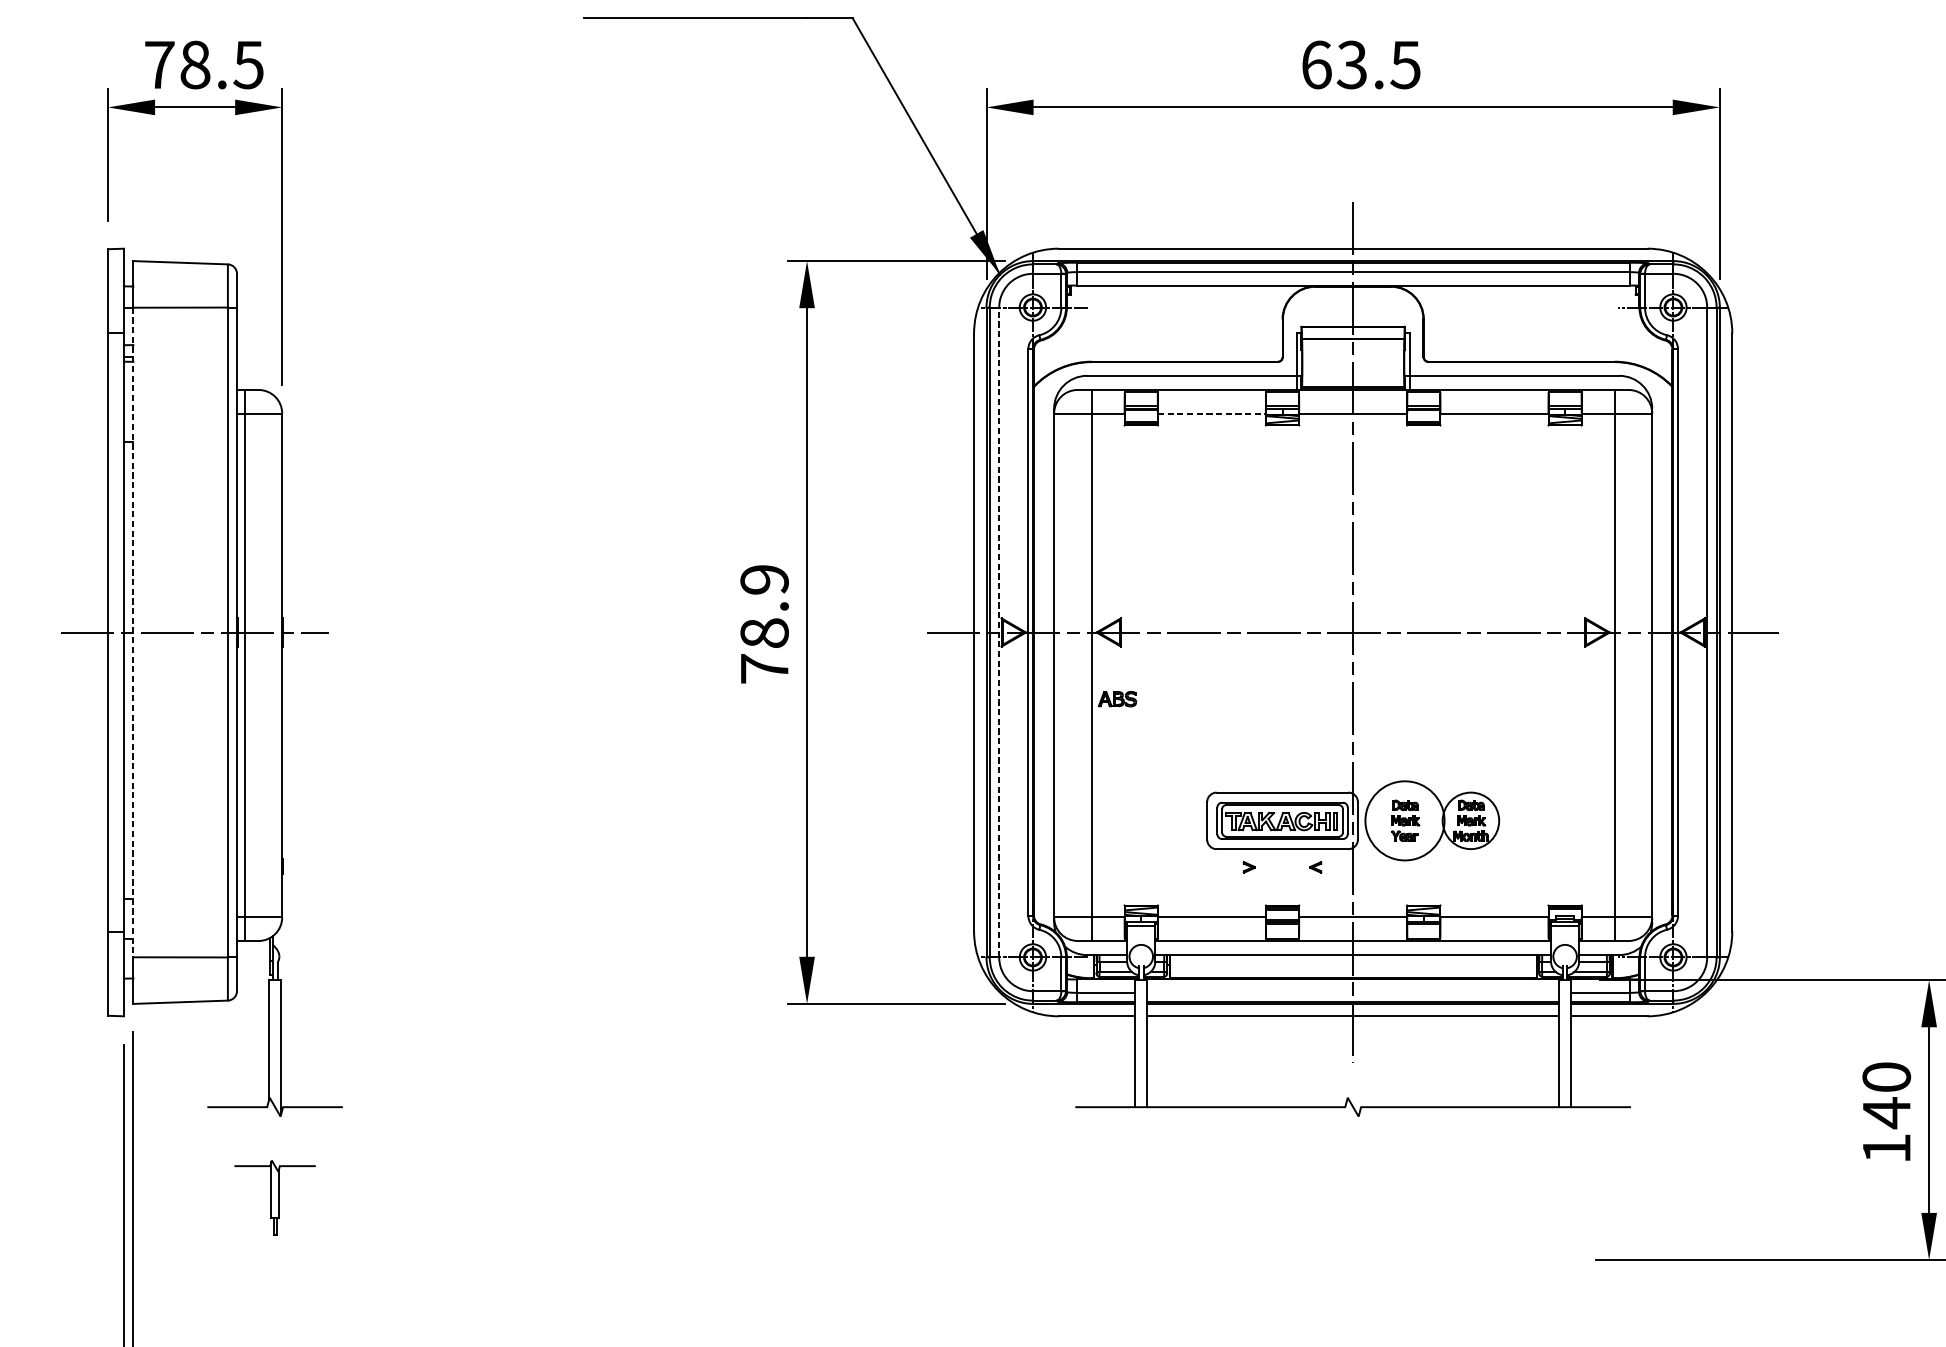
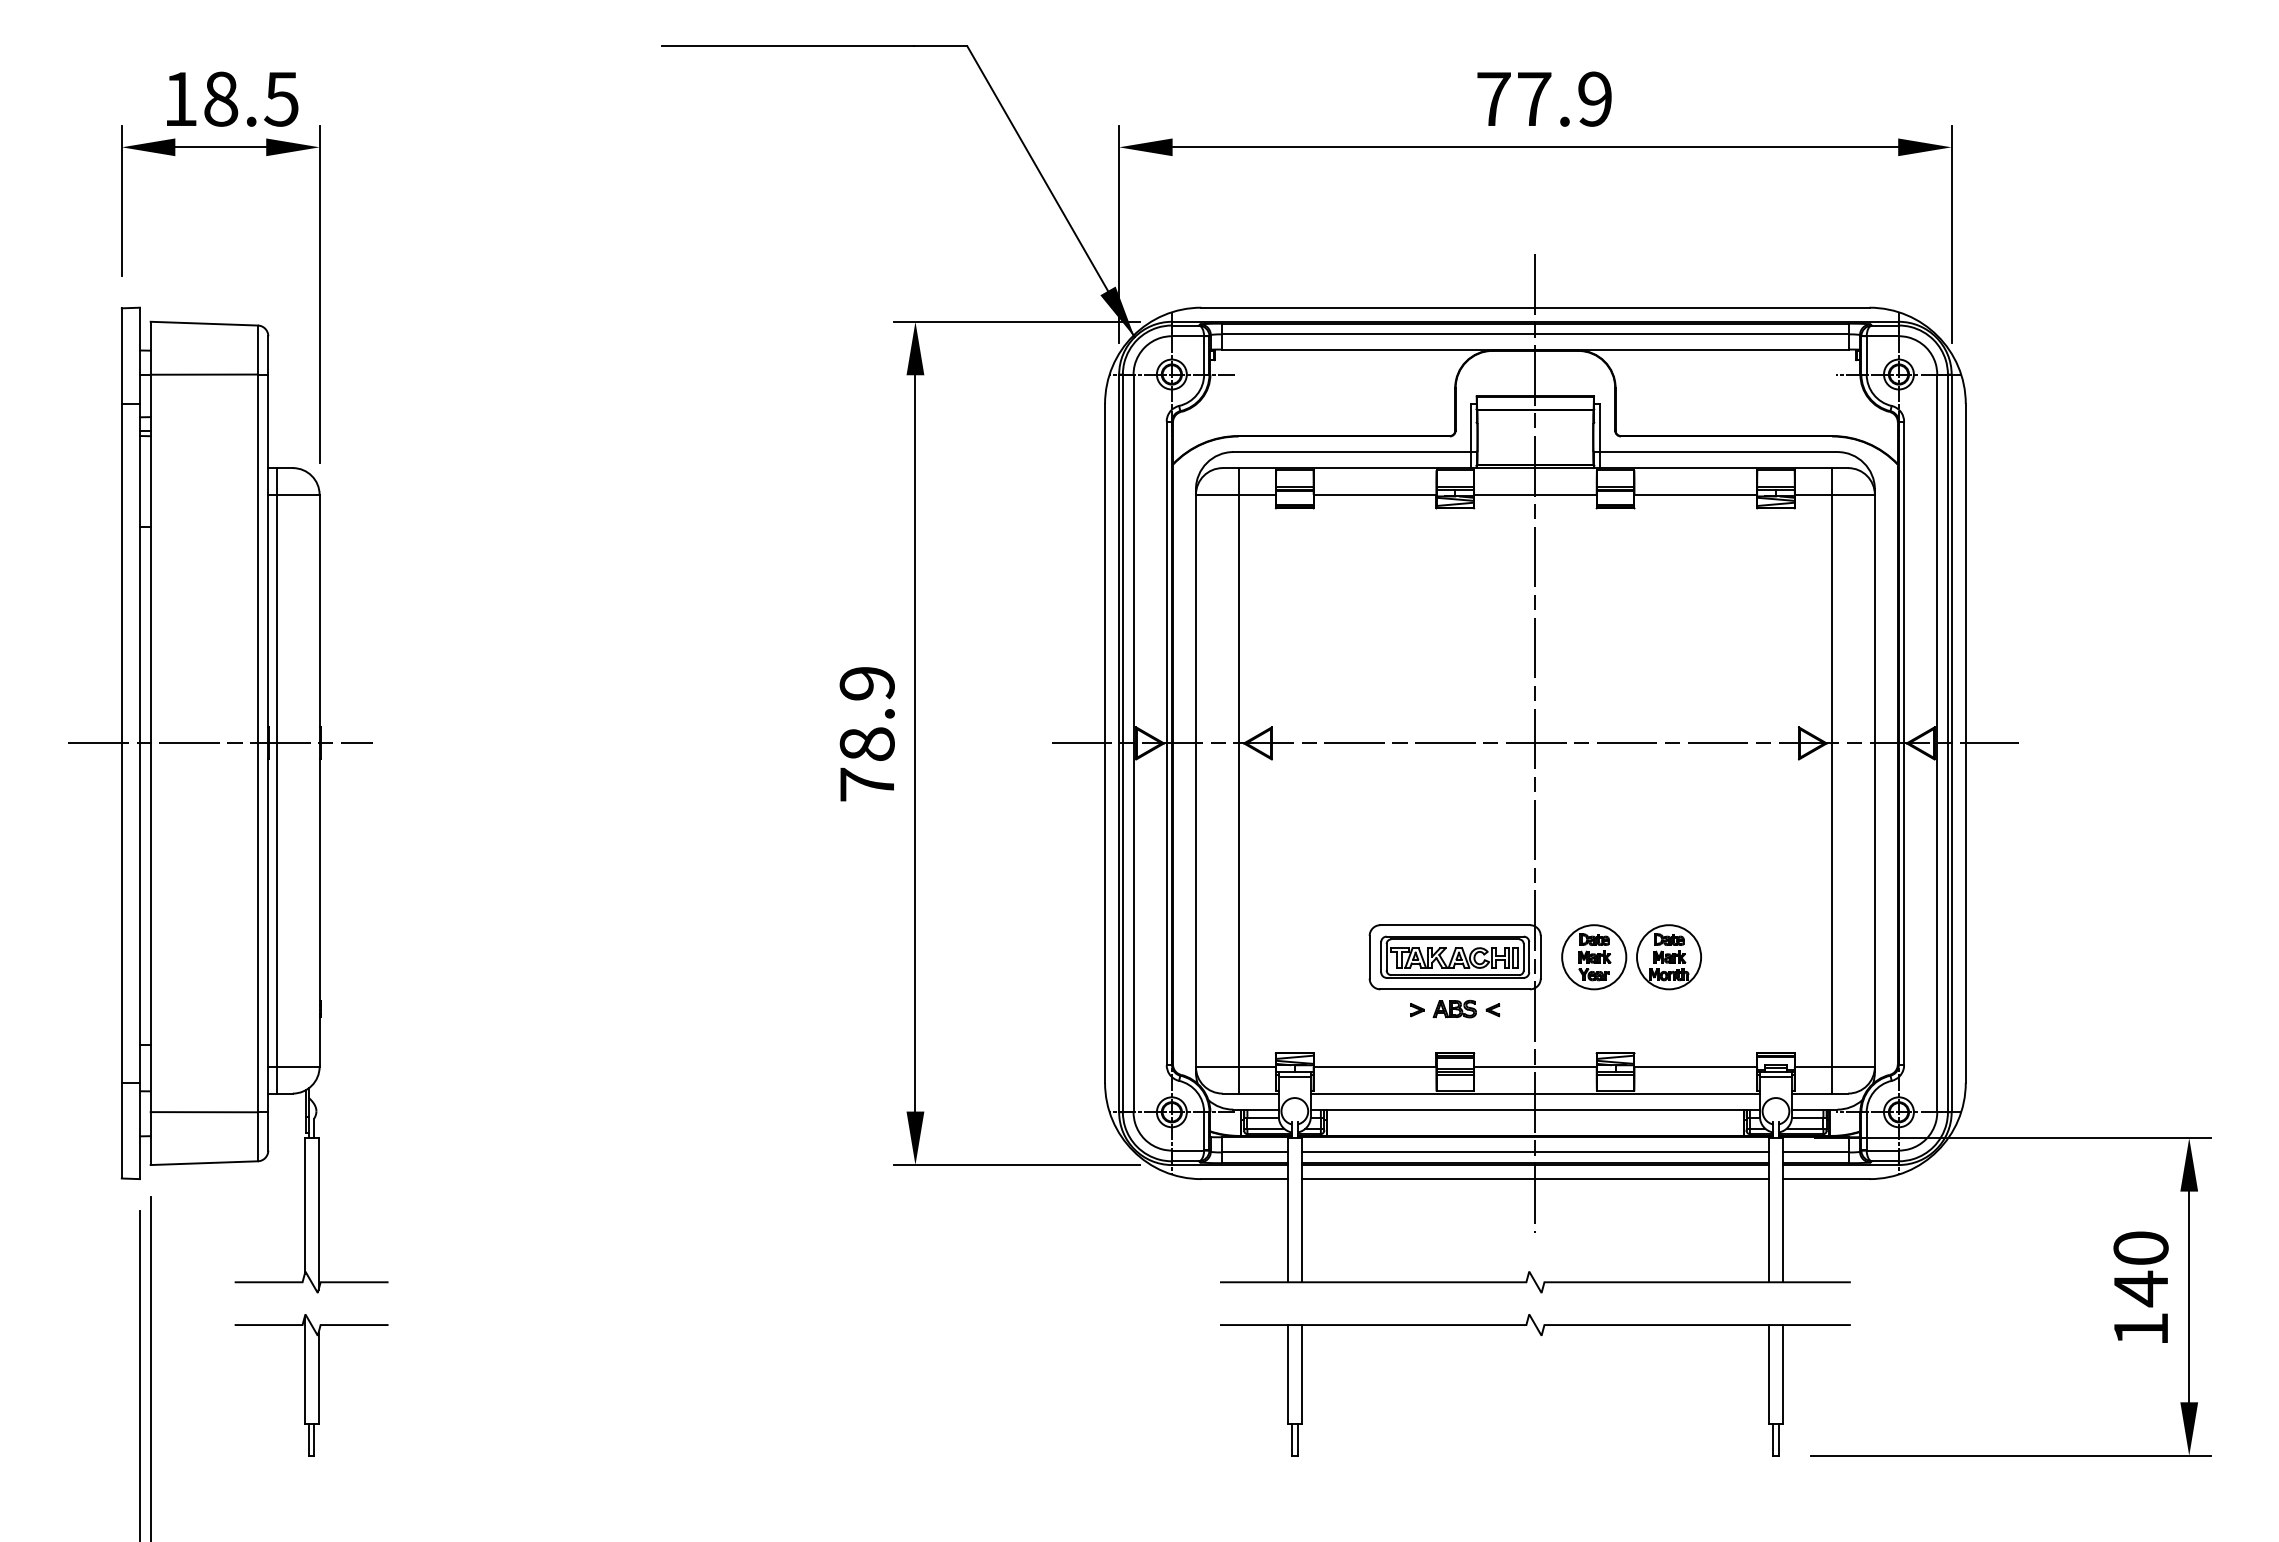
text: (159, 64) -> (180, 98), 78.5 -> 18.5
text: (1361, 64) -> (1544, 98), 63.5 -> 77.9
line: (1212, 413) -> (1375, 494), dashed -> solid
line: (133, 632) -> (150, 743), dashed -> solid
line: (999, 632) -> (1133, 743), dashed -> solid
part: (1117, 698) -> (1454, 1008), moved
circle: (1405, 821) -> (1594, 957), size x0.71
line: (1353, 992) -> (1535, 1152), added
part: (1358, 1154) -> (1541, 1336), added
part: (275, 1198) -> (311, 1385), size x1.67

